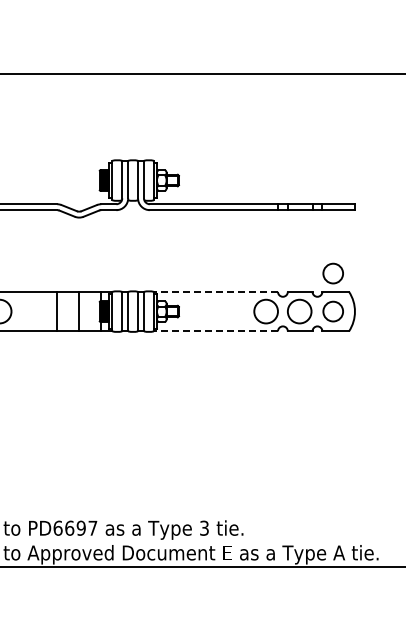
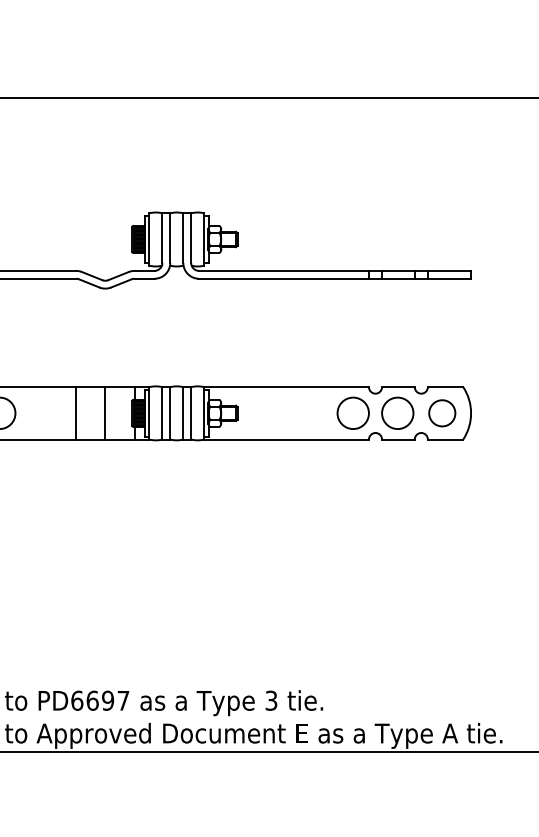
circle: (332, 273) -> (441, 362), removed
line: (215, 291) -> (286, 386), dashed -> solid
line: (215, 331) -> (286, 439), dashed -> solid

